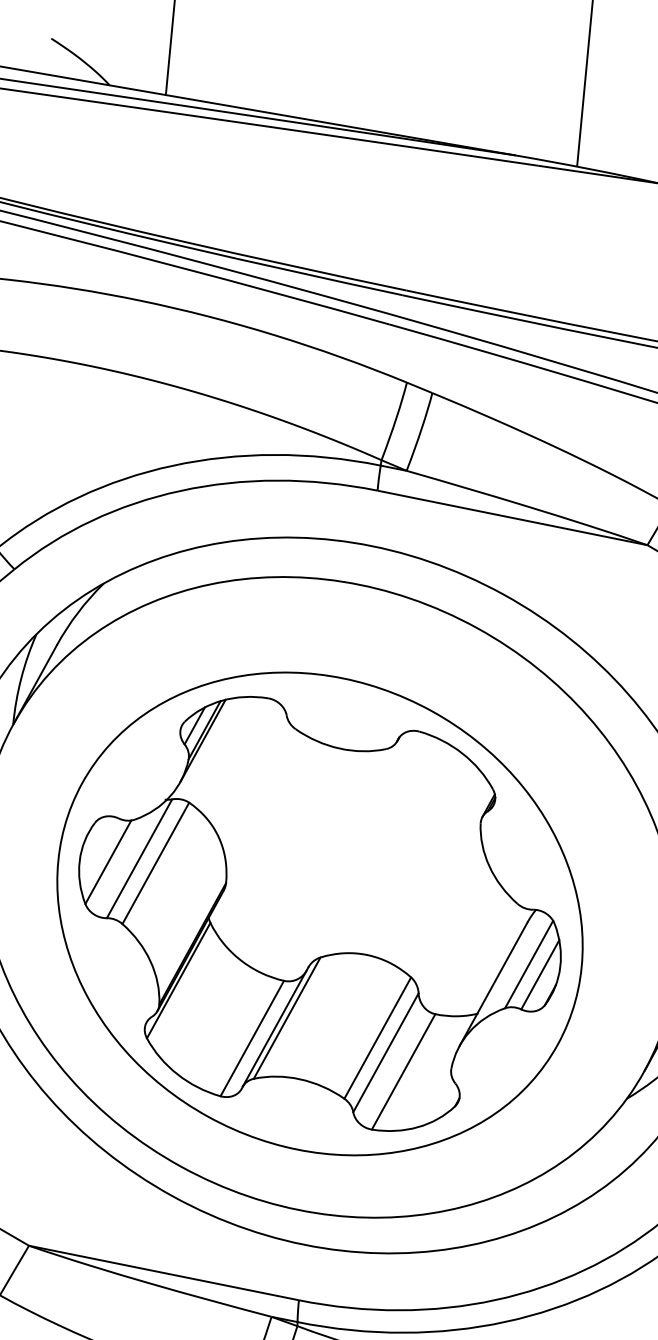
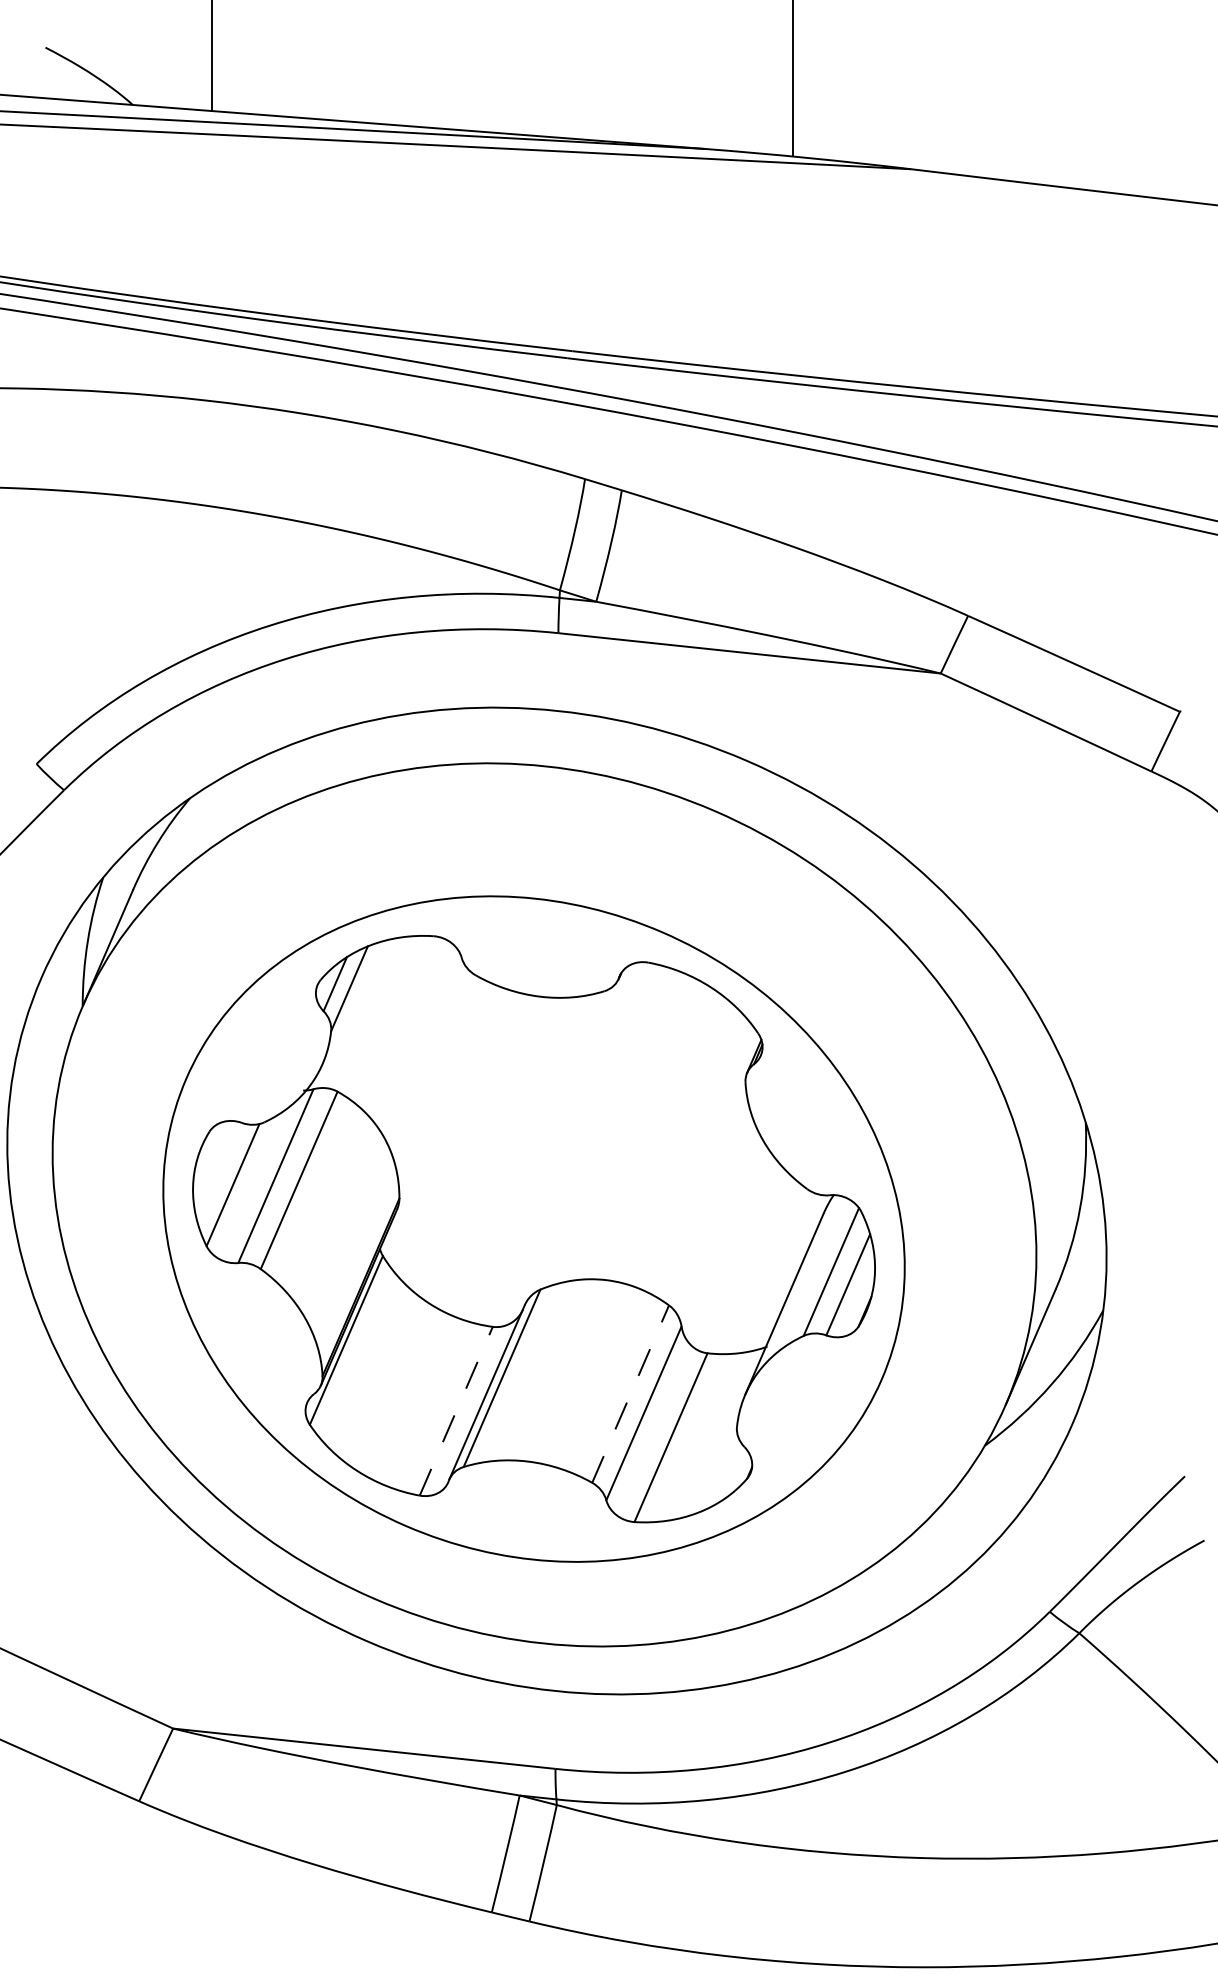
line: (202, 740) -> (348, 1003), removed
line: (252, 1038) -> (456, 1411), solid -> dashed
line: (377, 1038) -> (630, 1394), solid -> dashed

